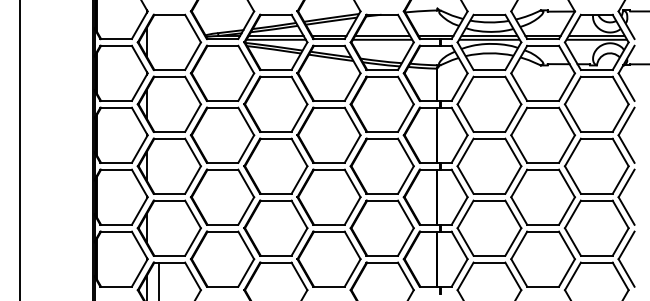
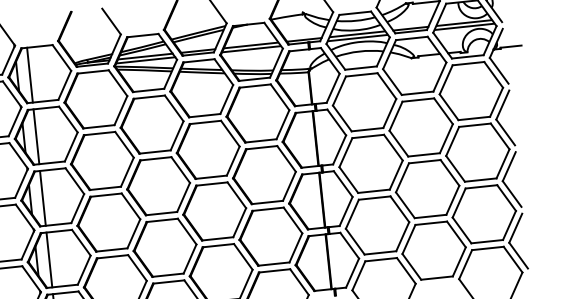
line: (159, 41) -> (29, 74), added
line: (159, 103) -> (36, 135), added
line: (159, 165) -> (42, 197), added
line: (159, 227) -> (49, 259), added

